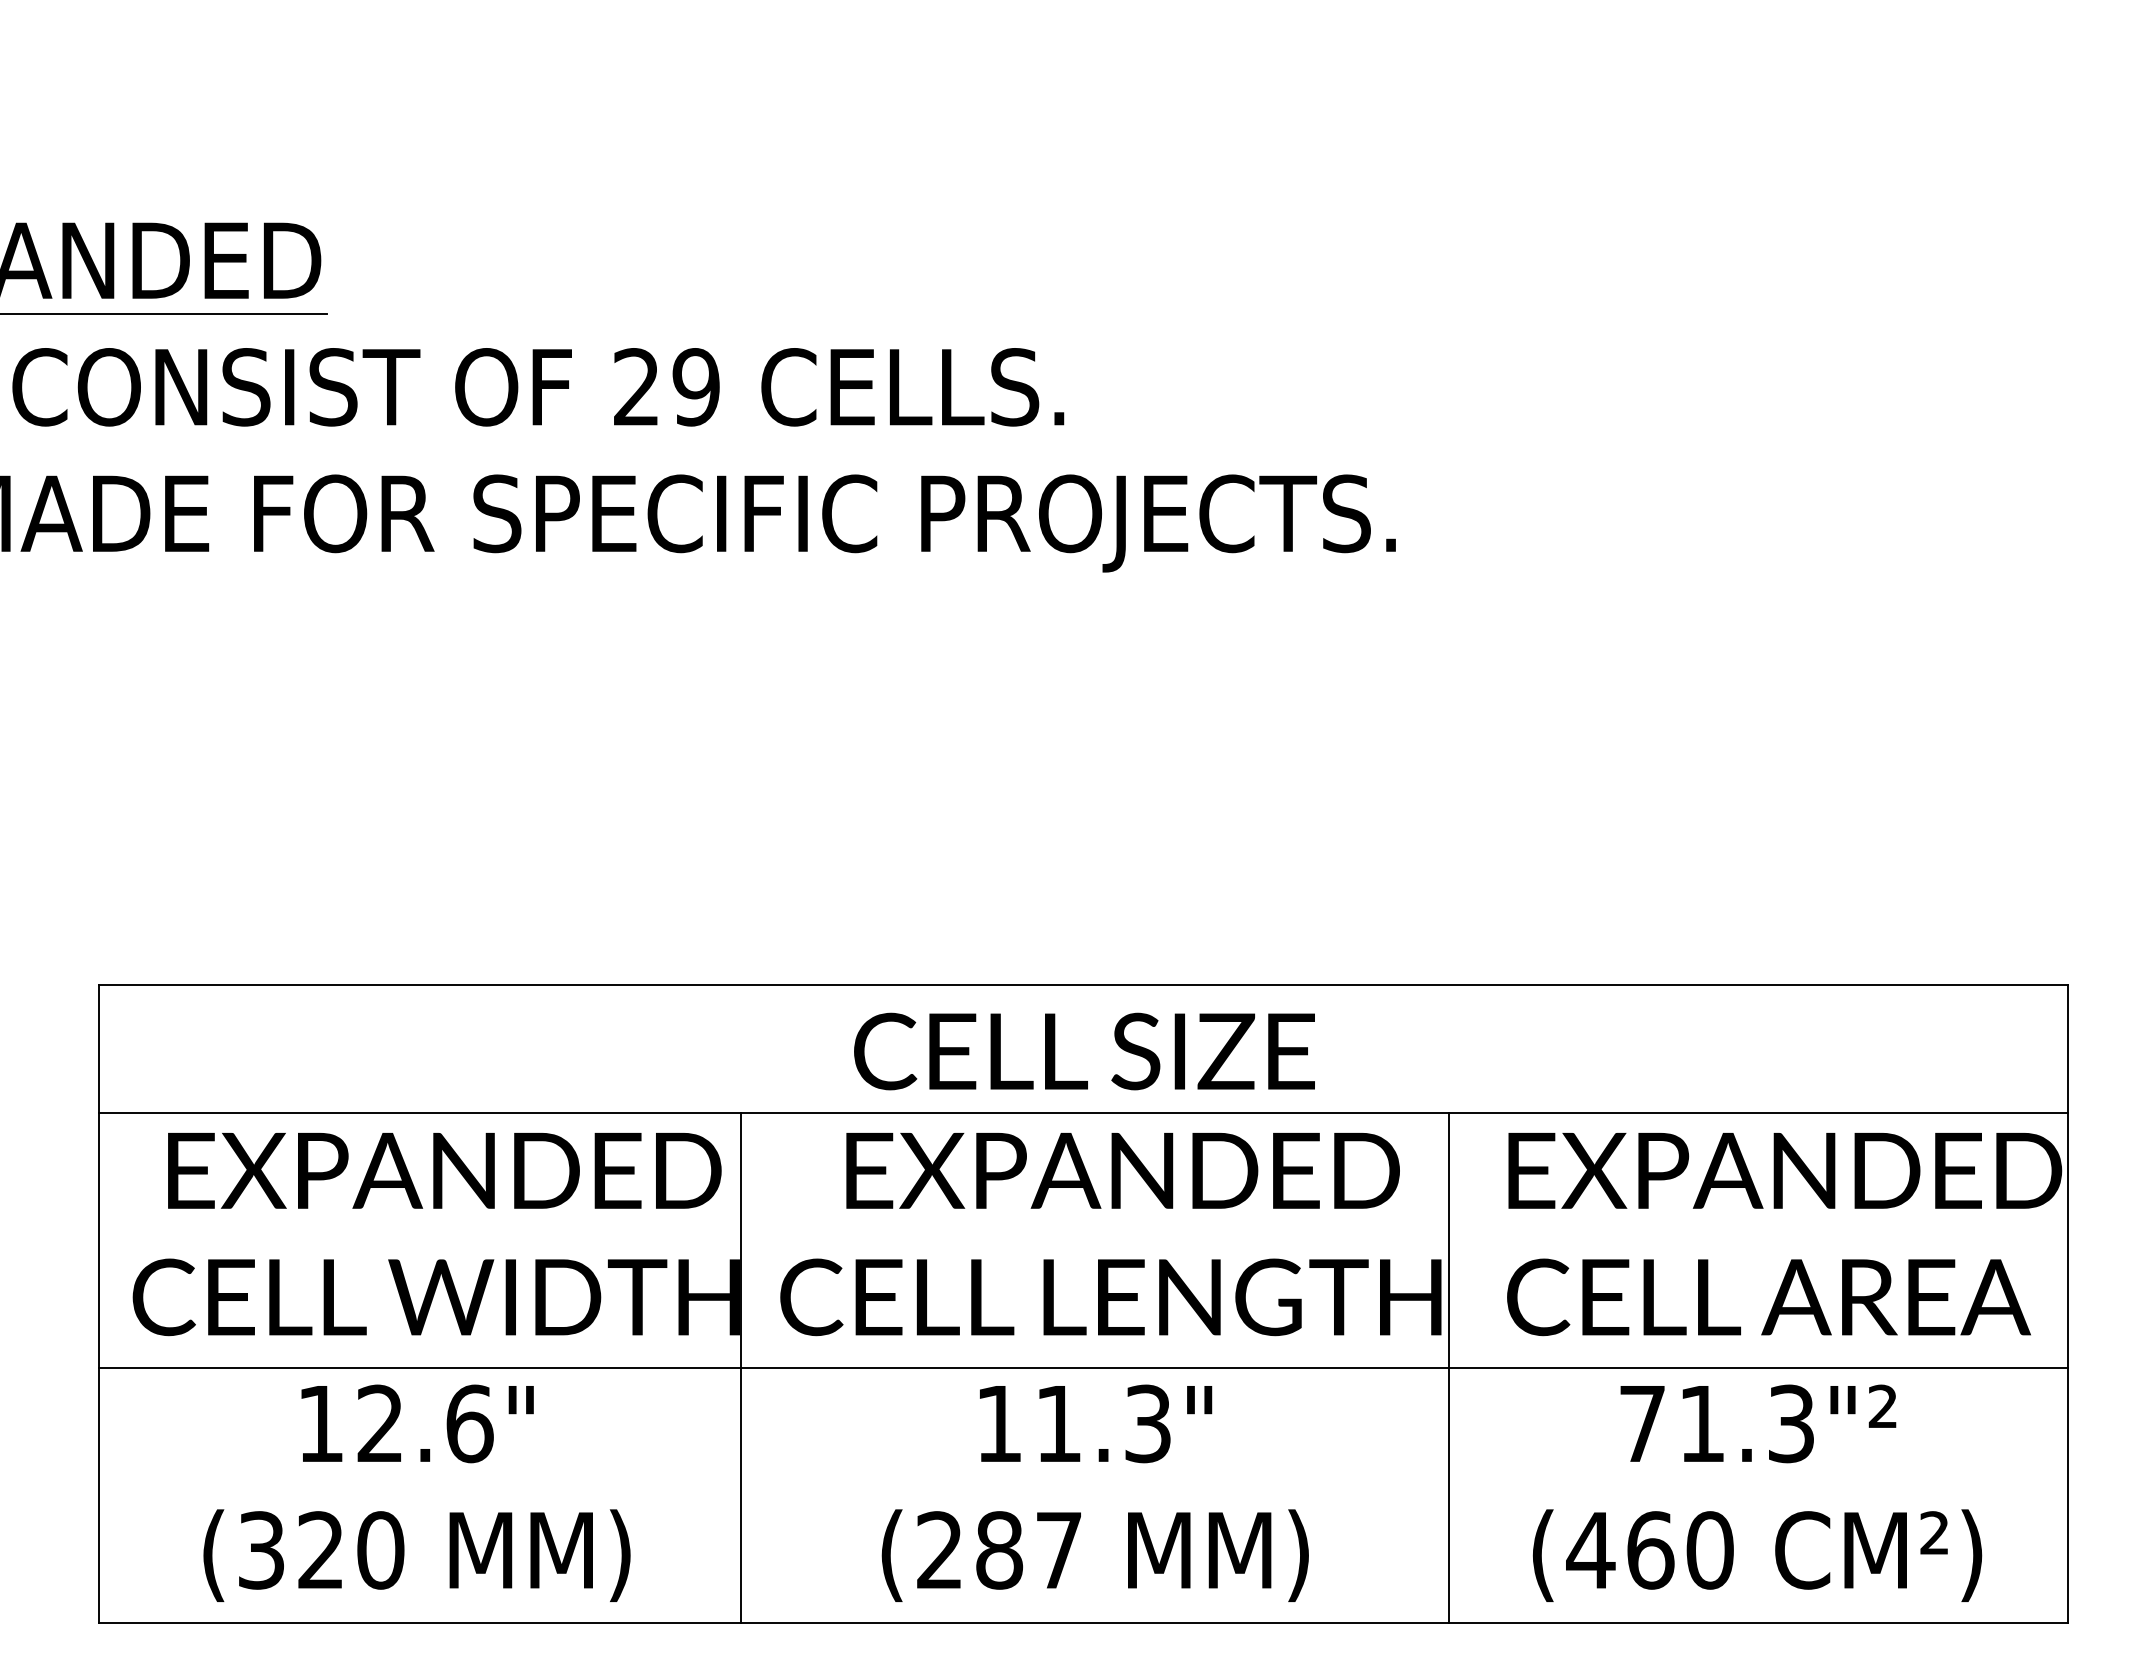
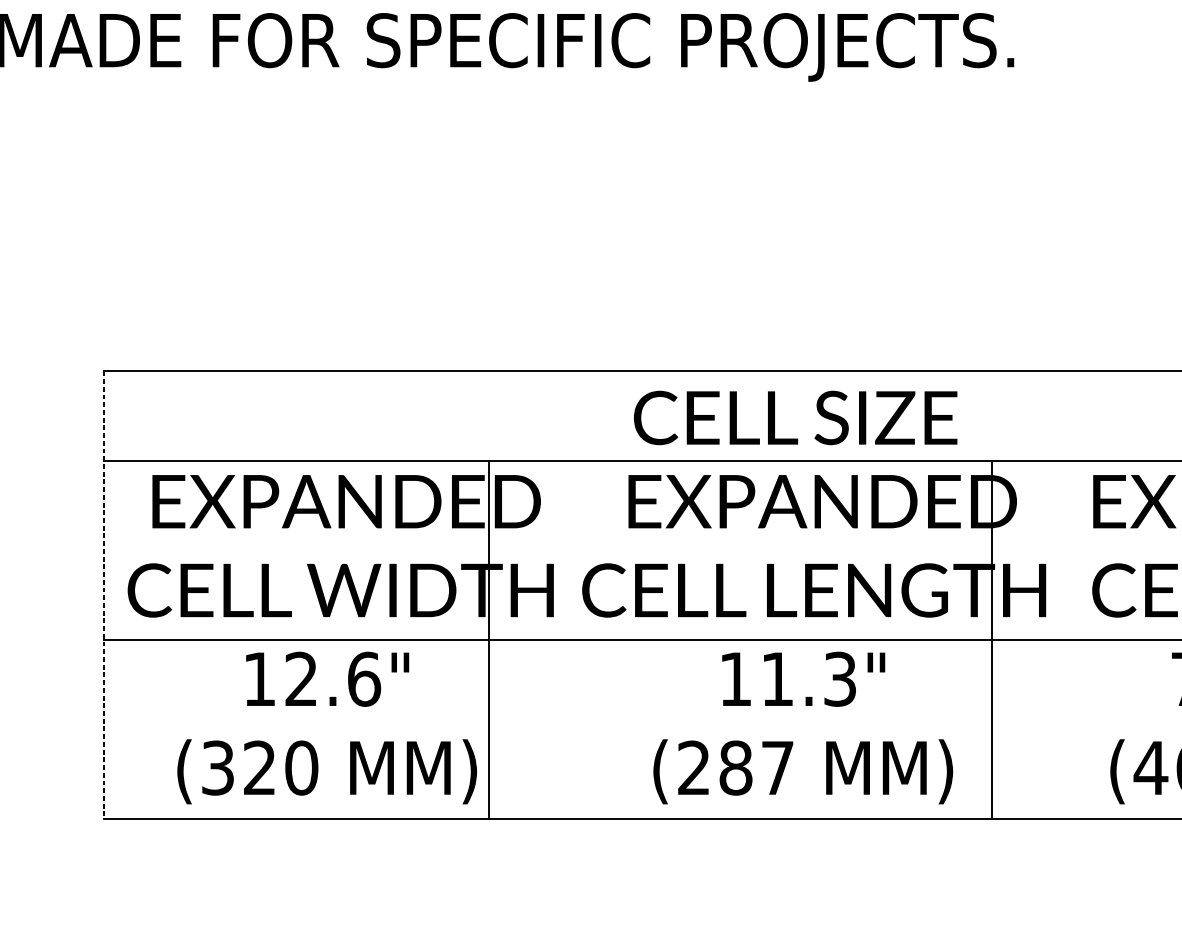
line: (99, 1304) -> (104, 595), solid -> dashed
line: (741, 1367) -> (489, 639), moved
line: (1449, 1367) -> (992, 639), moved

